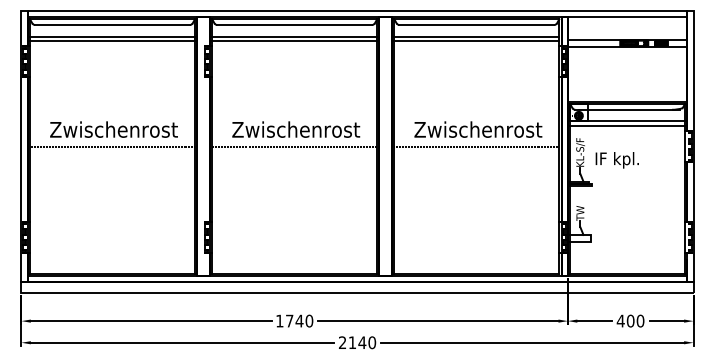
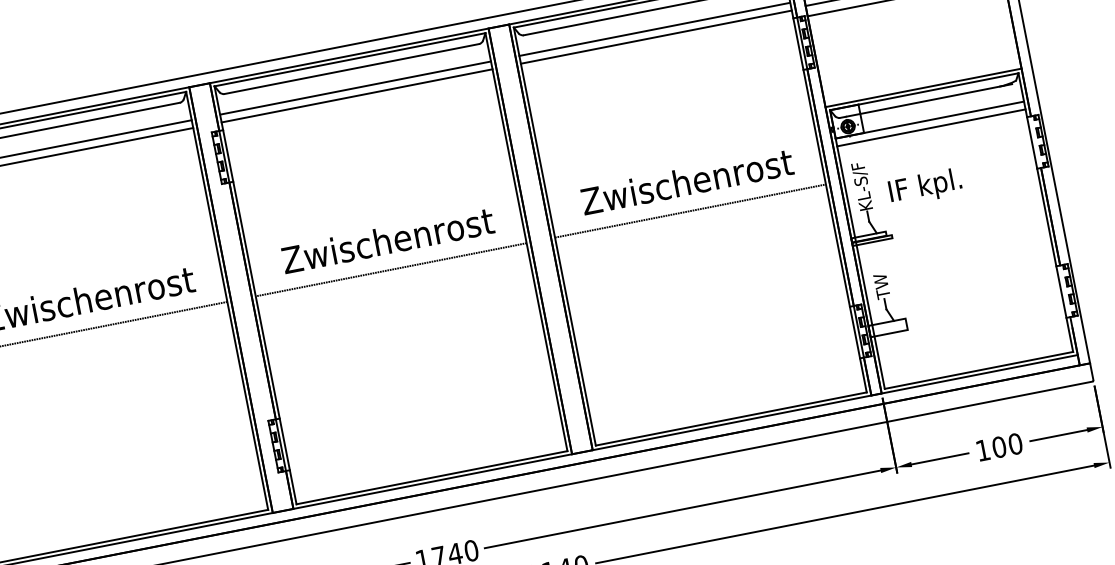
text: (620, 320) -> (982, 449), 400 -> 100

